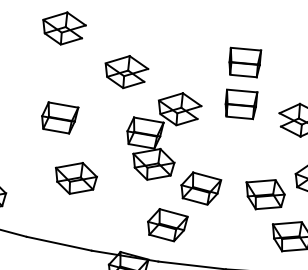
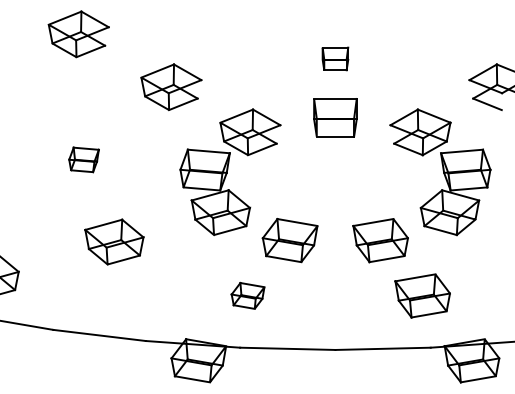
part: (244, 62) -> (335, 58), size x0.6
part: (59, 117) -> (83, 159), size x0.6
part: (166, 224) -> (247, 295), size x0.6

